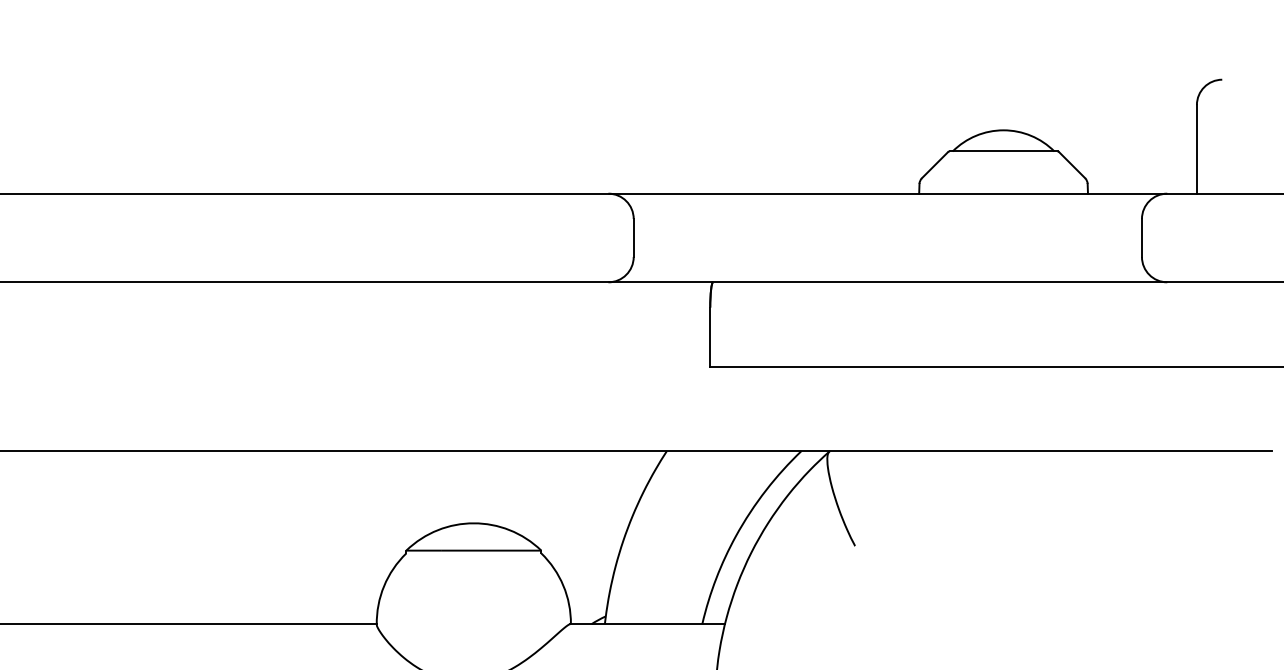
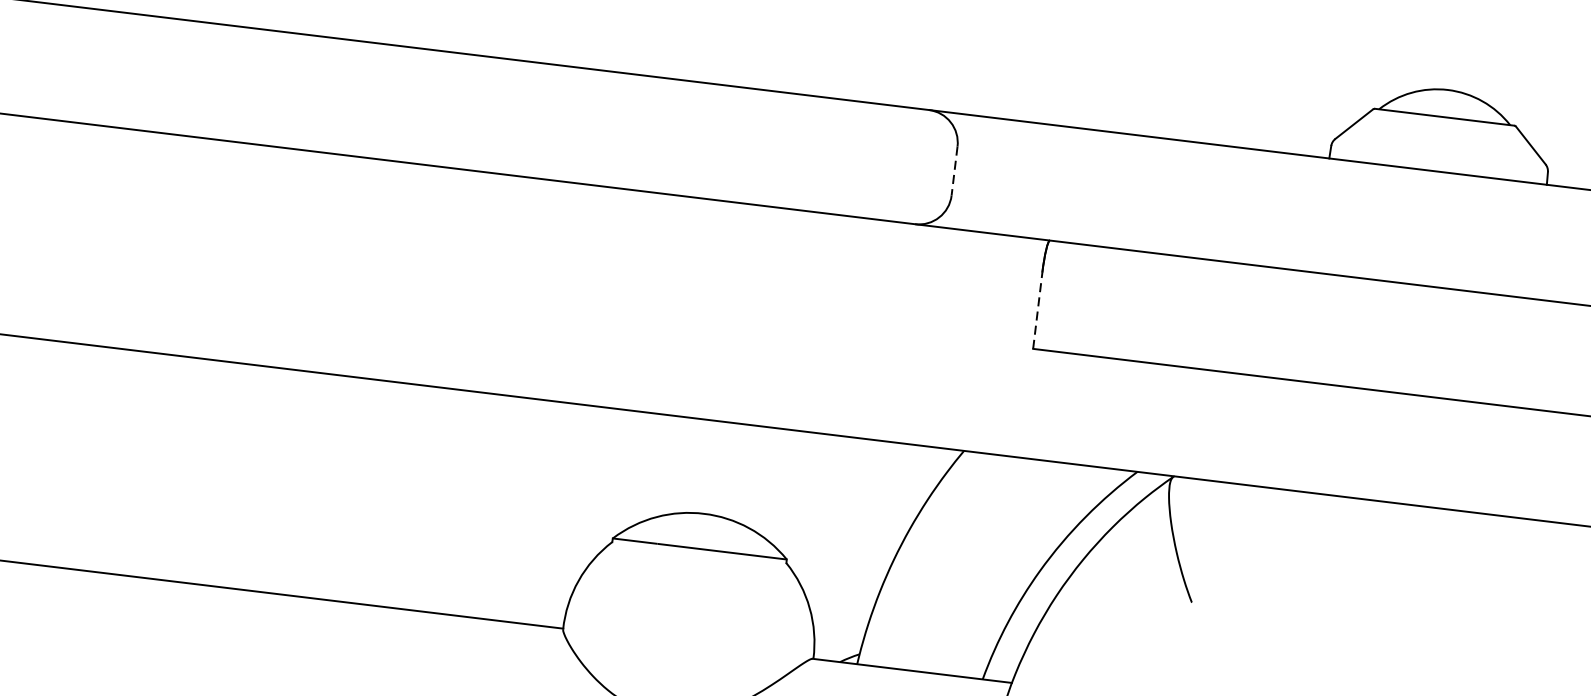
line: (633, 238) -> (954, 171), solid -> dashed
line: (710, 337) -> (1037, 311), solid -> dashed

